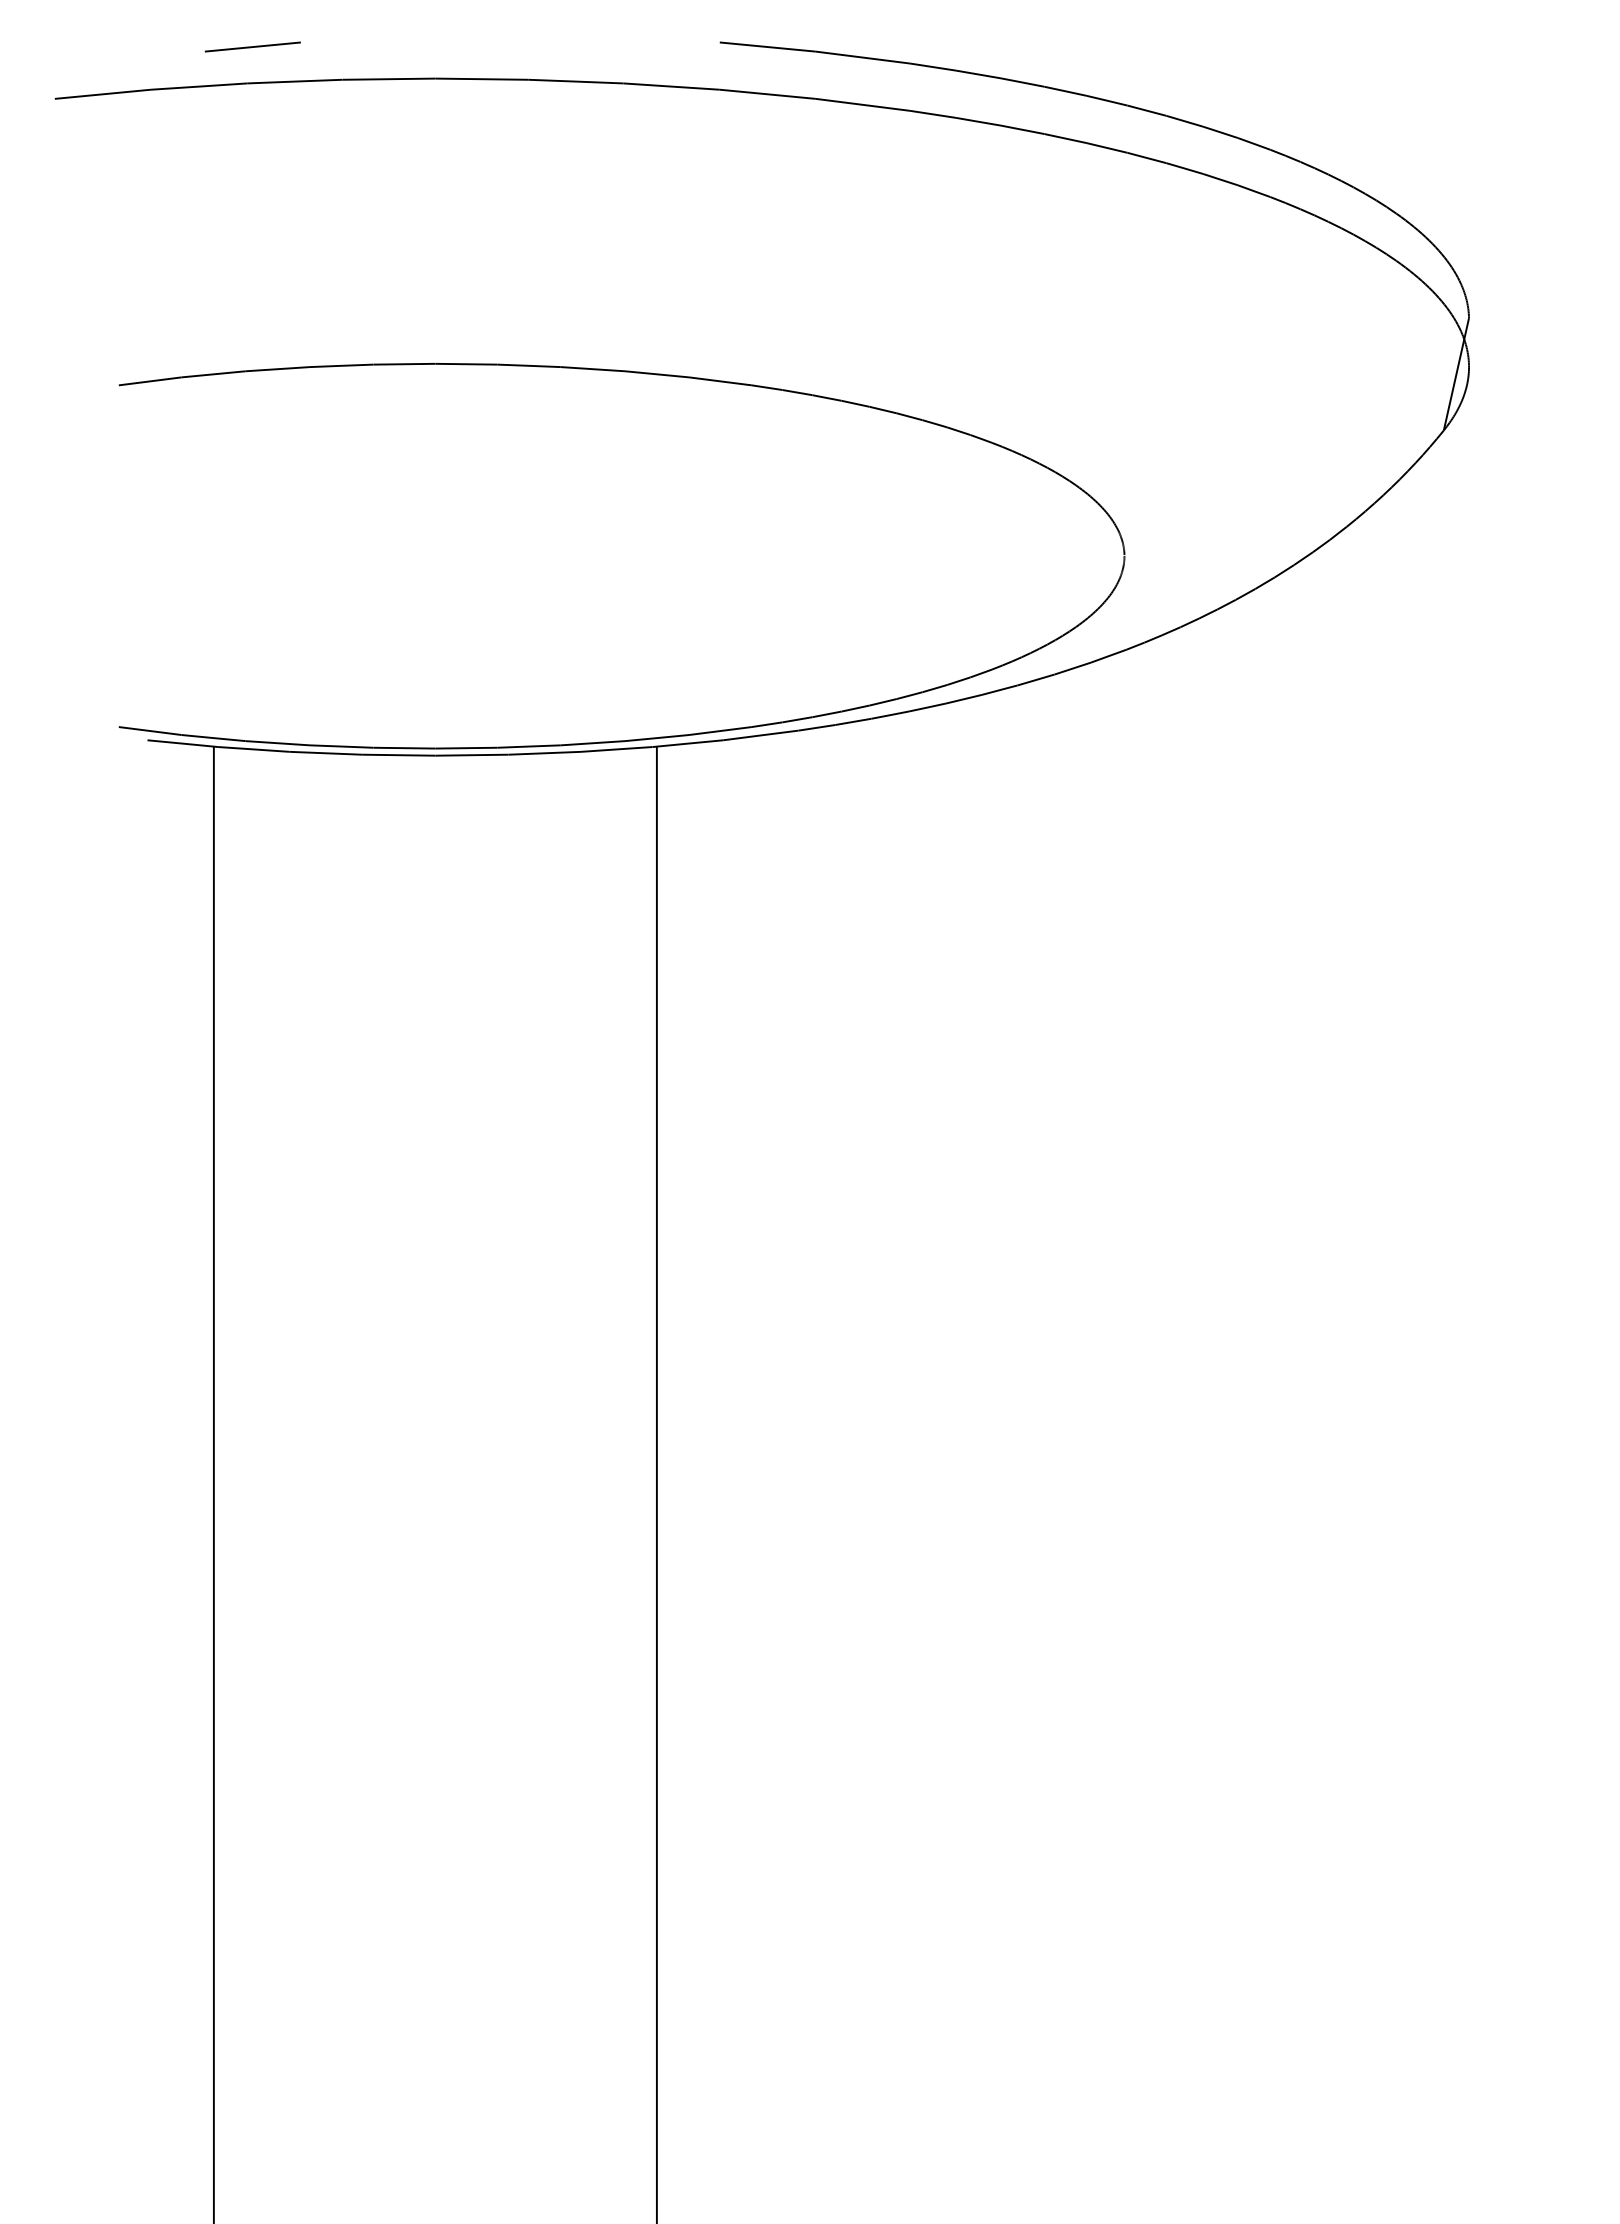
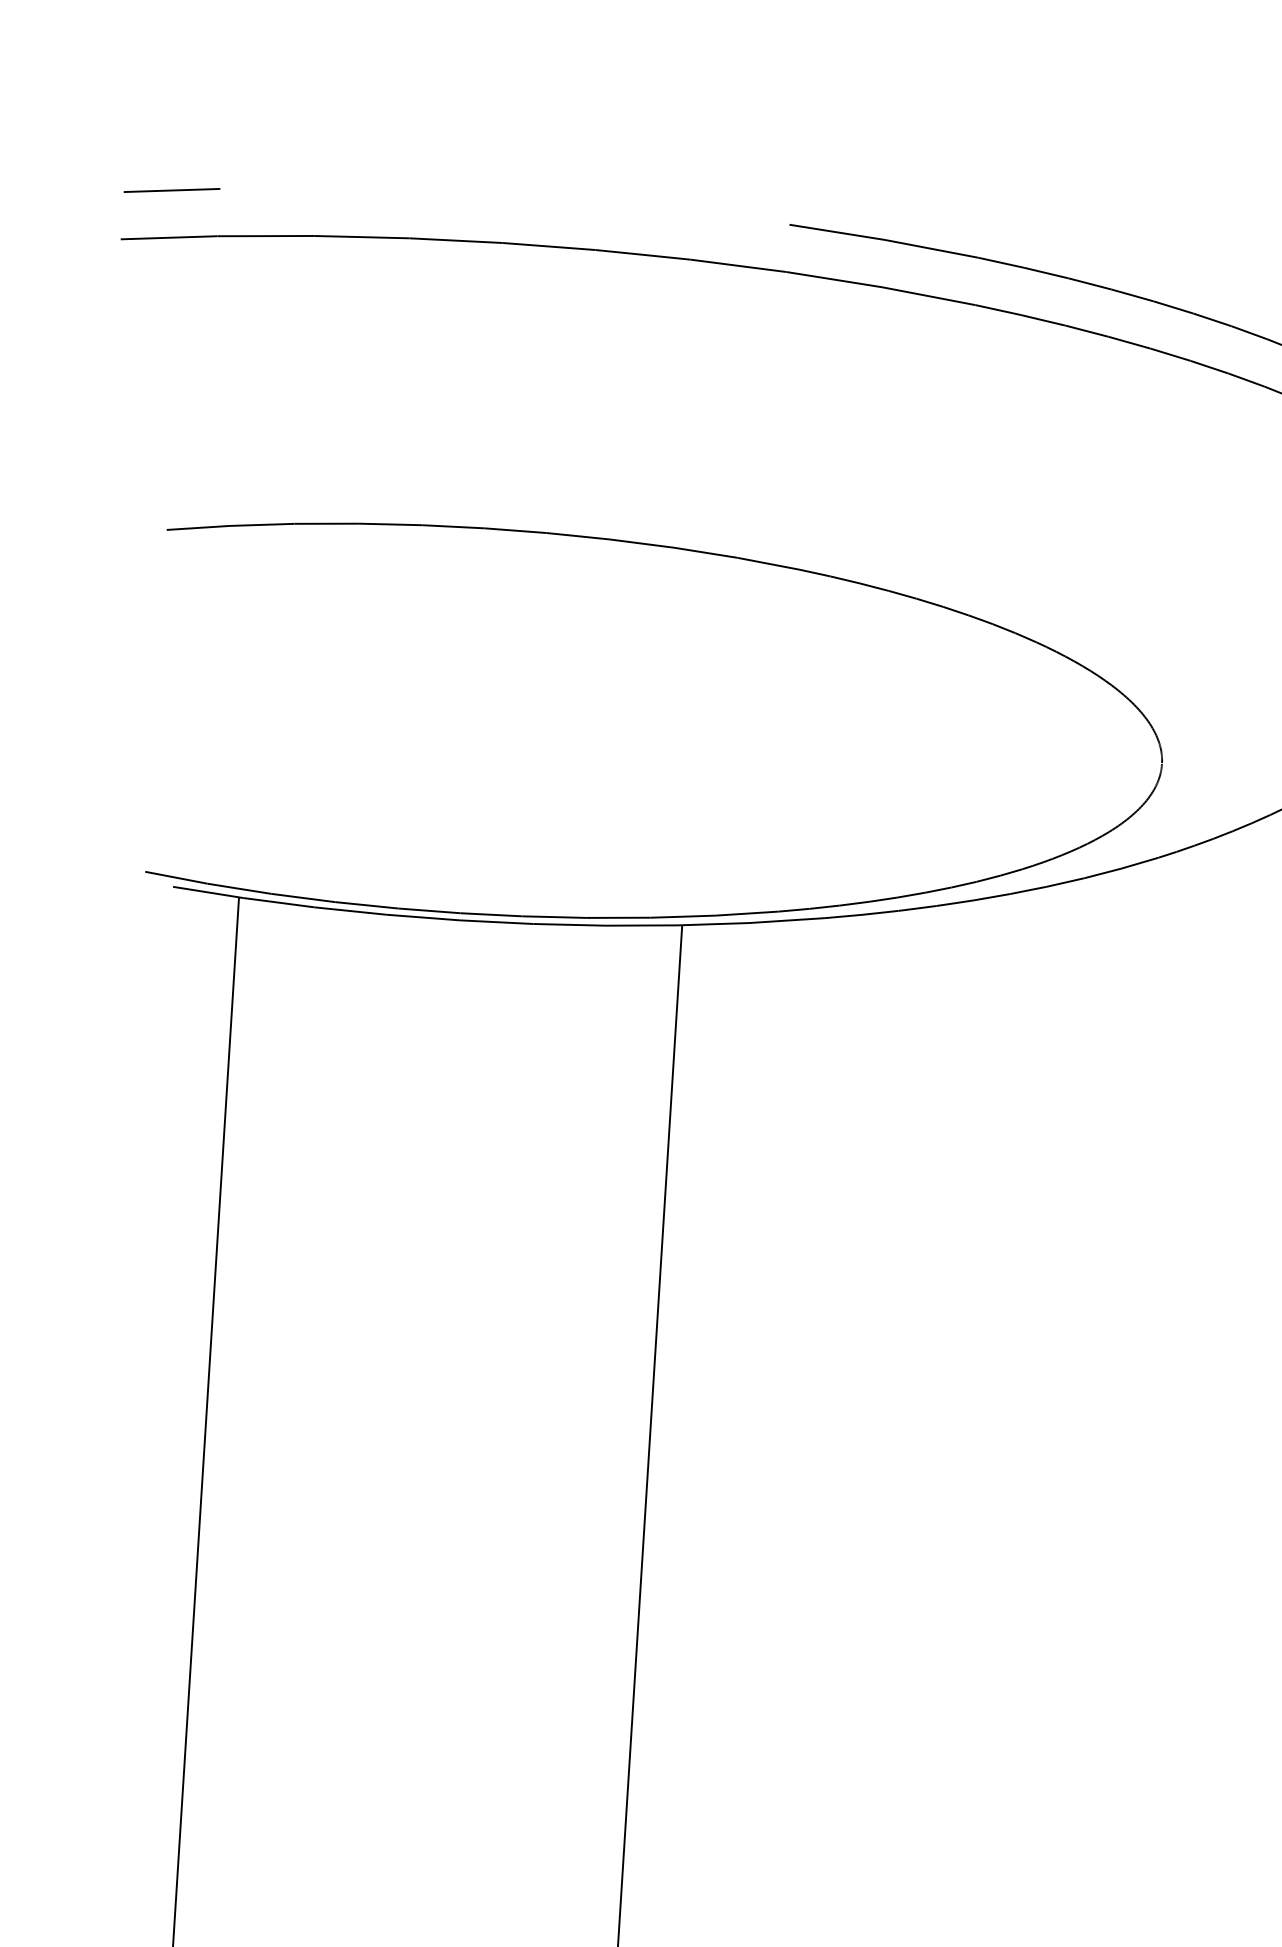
line: (252, 46) -> (171, 189), moved

